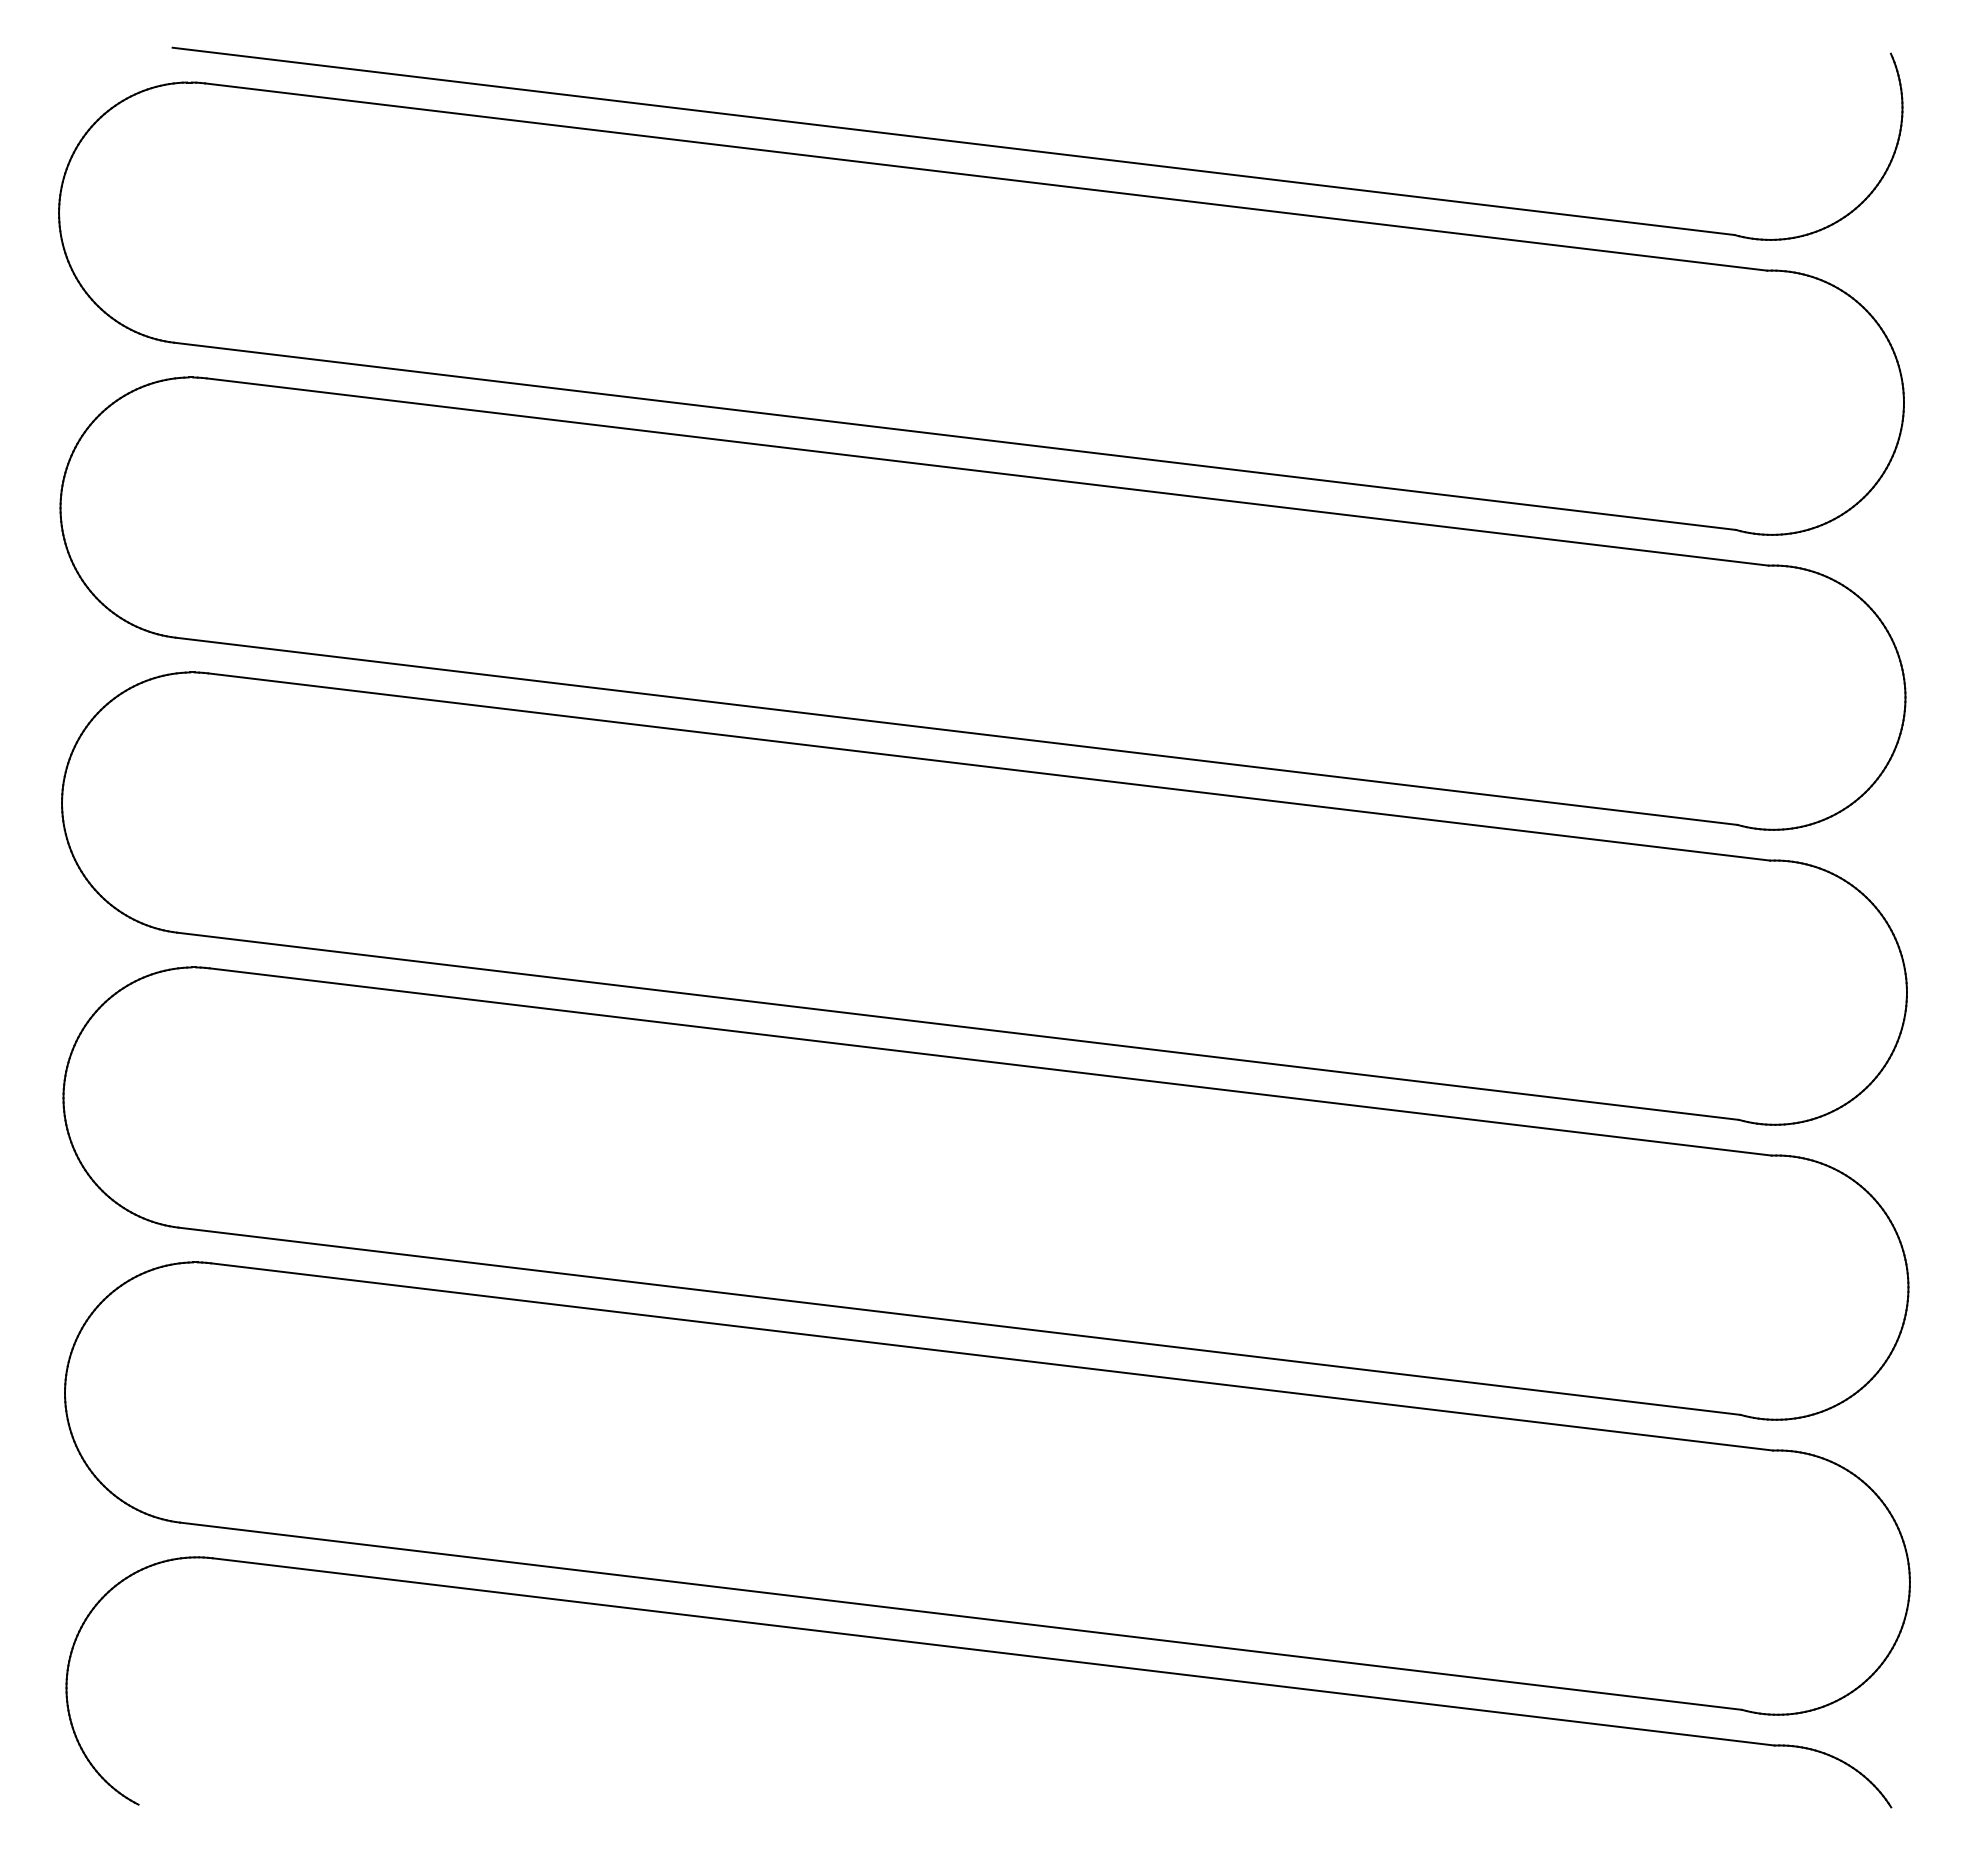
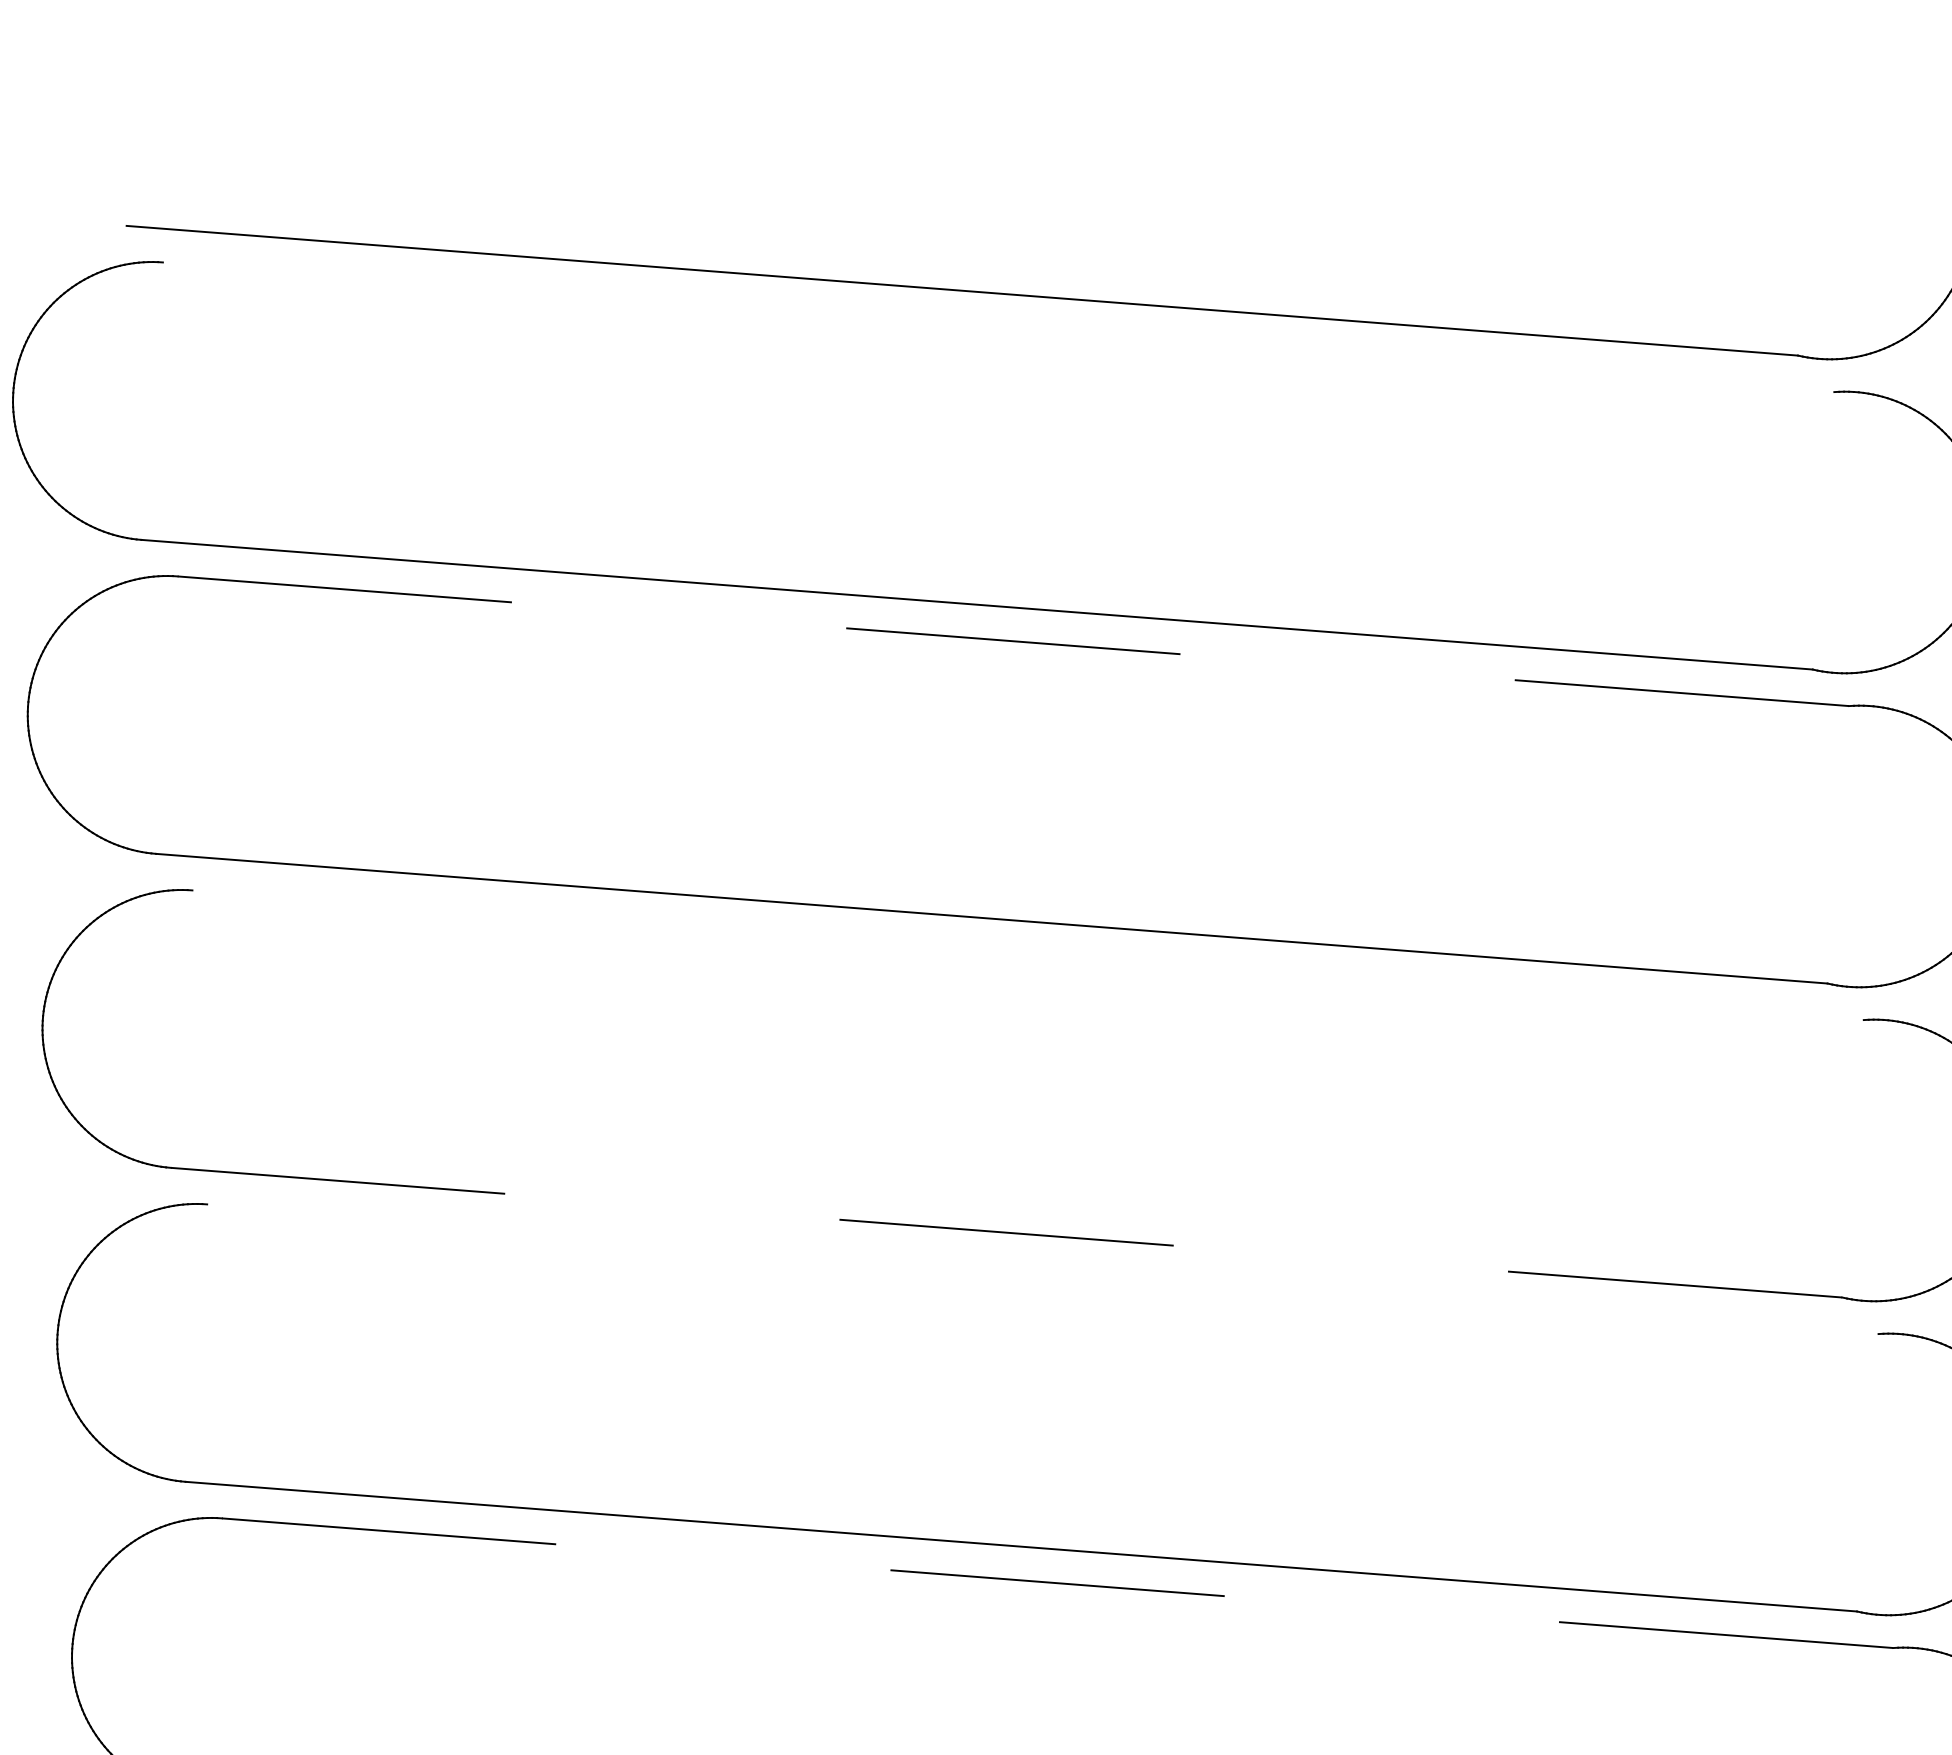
line: (986, 176) -> (998, 326), removed
line: (987, 472) -> (1013, 641), solid -> dashed
line: (989, 766) -> (1028, 954), removed
line: (958, 1026) -> (1007, 1232), solid -> dashed
line: (990, 1061) -> (1042, 1268), removed
line: (992, 1356) -> (1057, 1582), solid -> dashed

